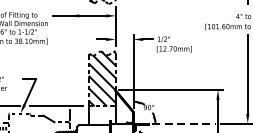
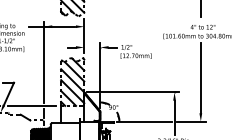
line: (69, 56) -> (43, 62), added
line: (183, 123) -> (144, 121), dashed -> solid

